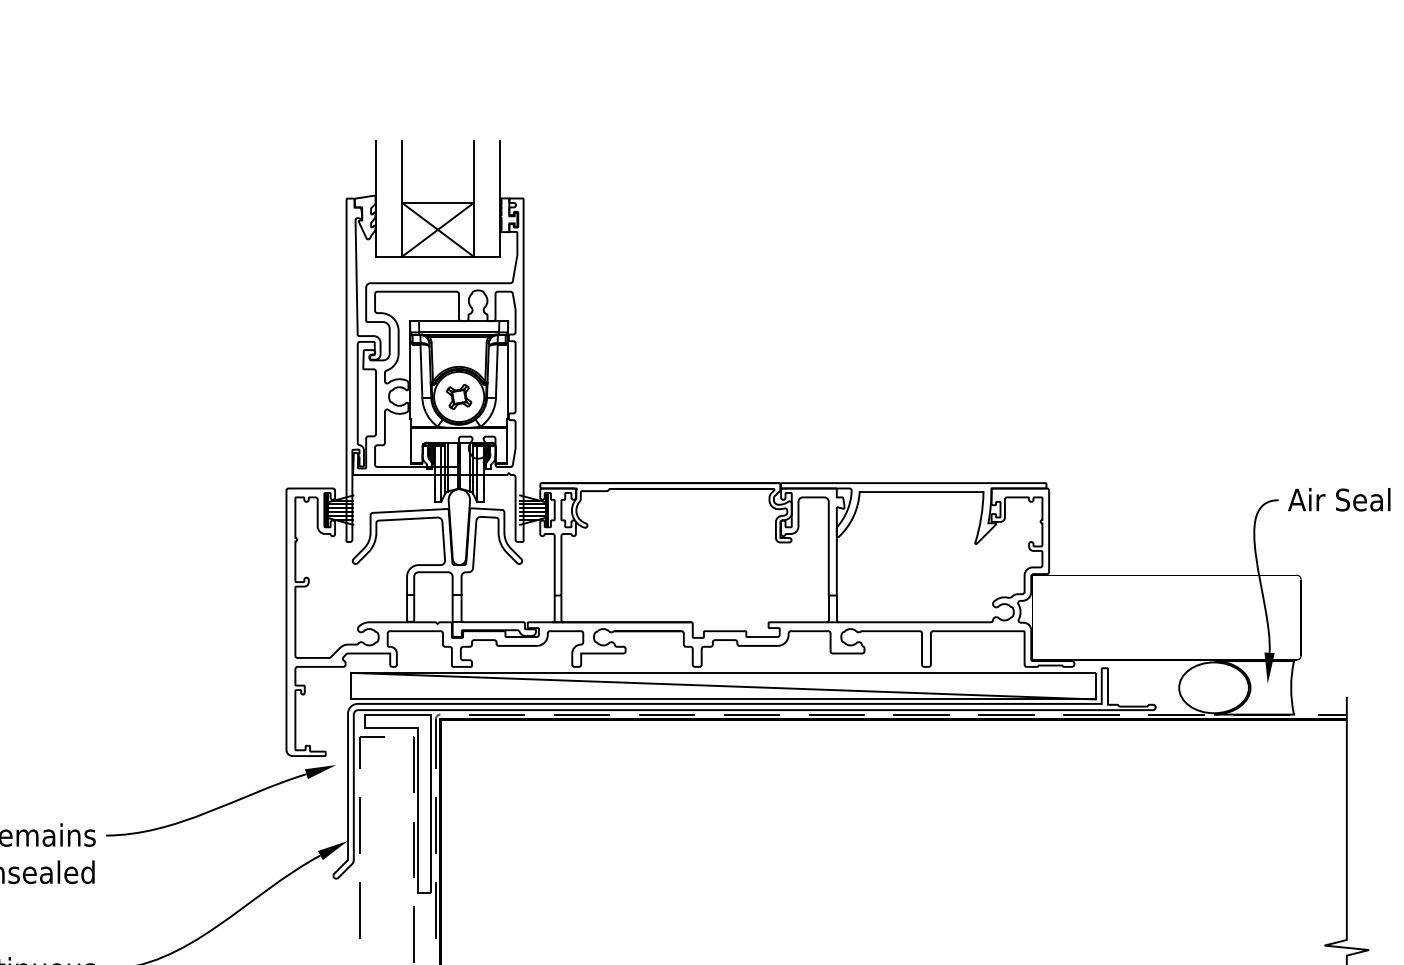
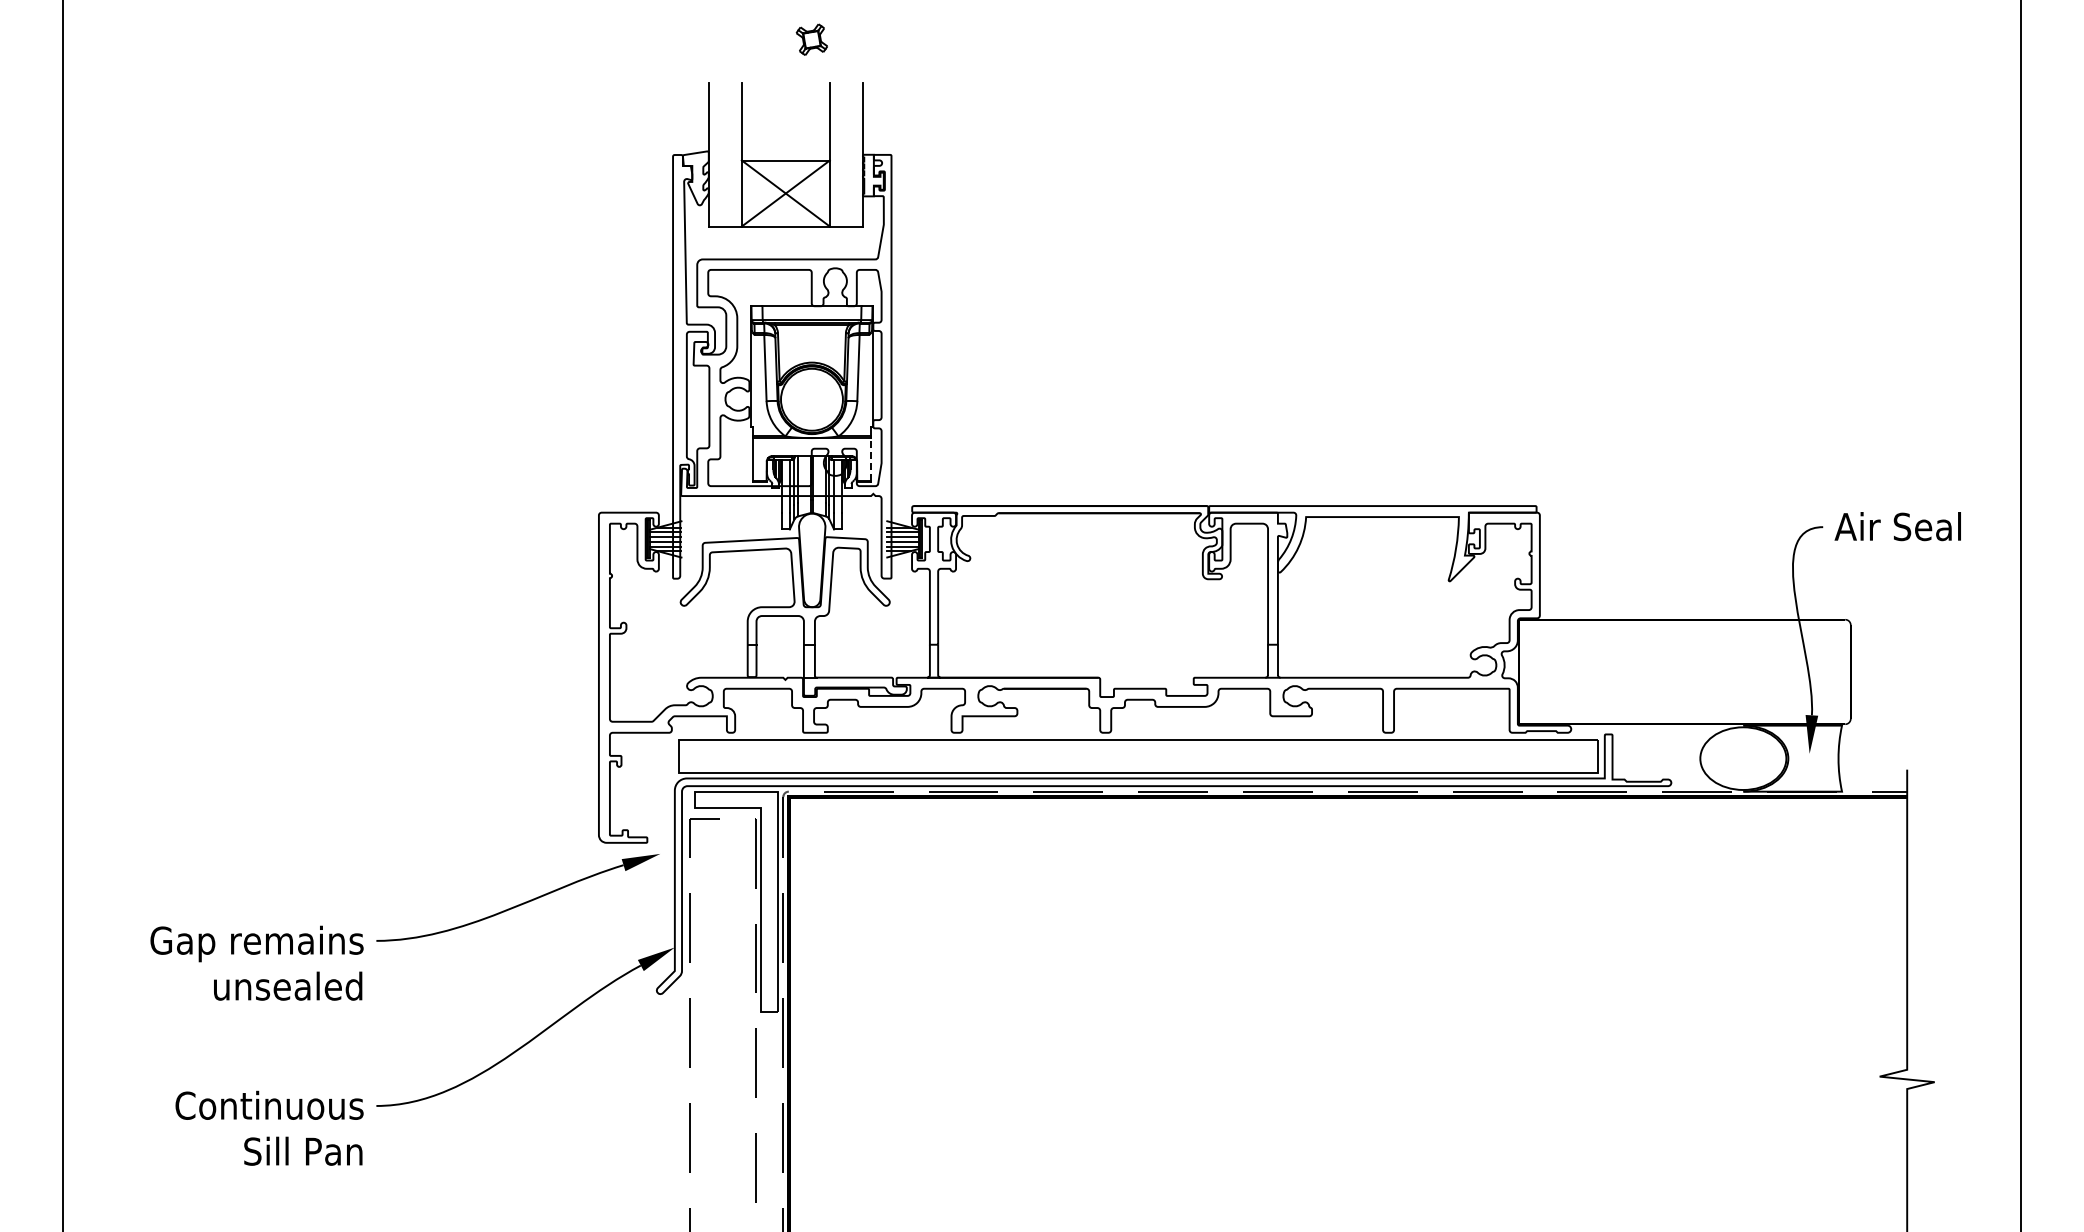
part: (458, 396) -> (811, 39), moved
line: (506, 445) -> (870, 459), solid -> dashed
line: (722, 686) -> (1137, 756), removed

